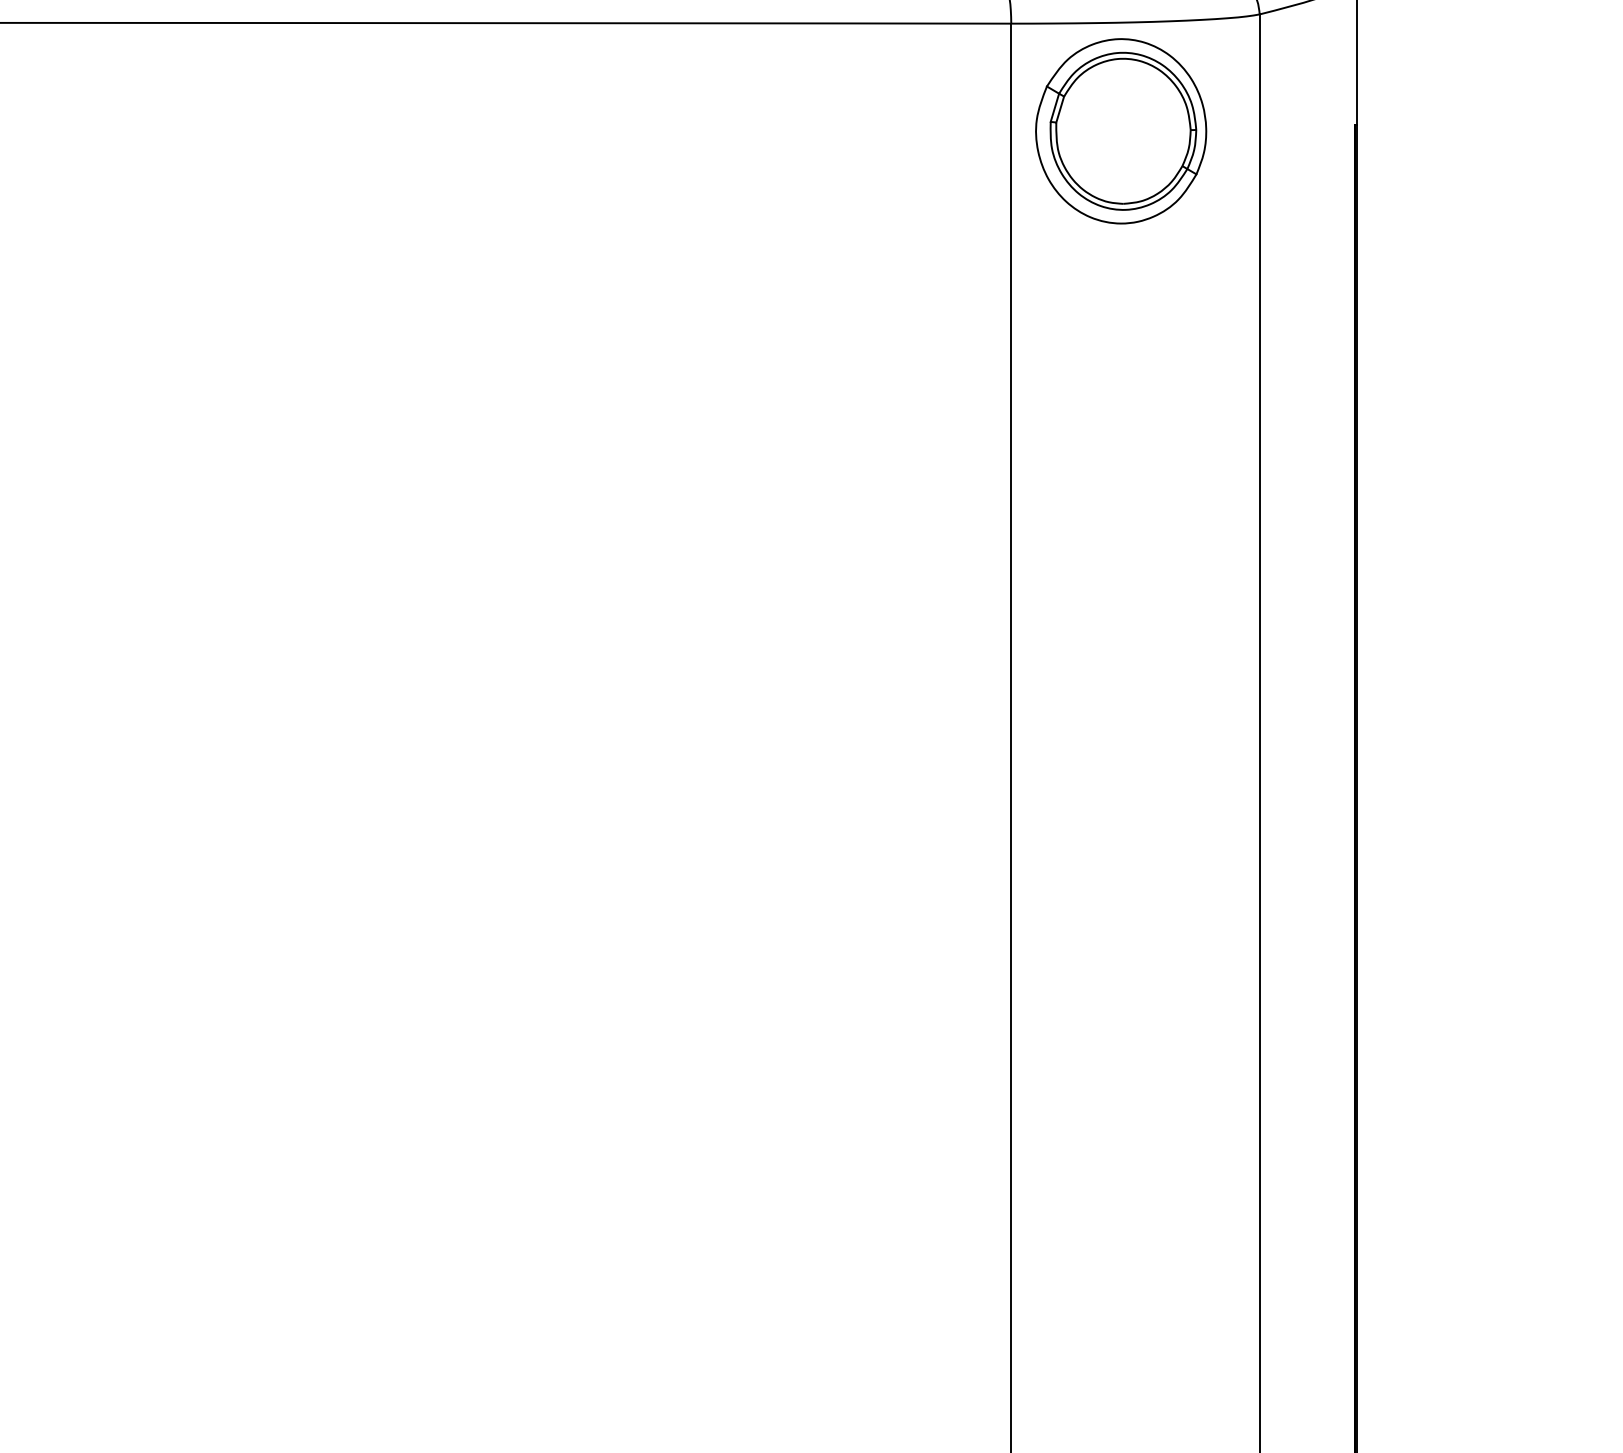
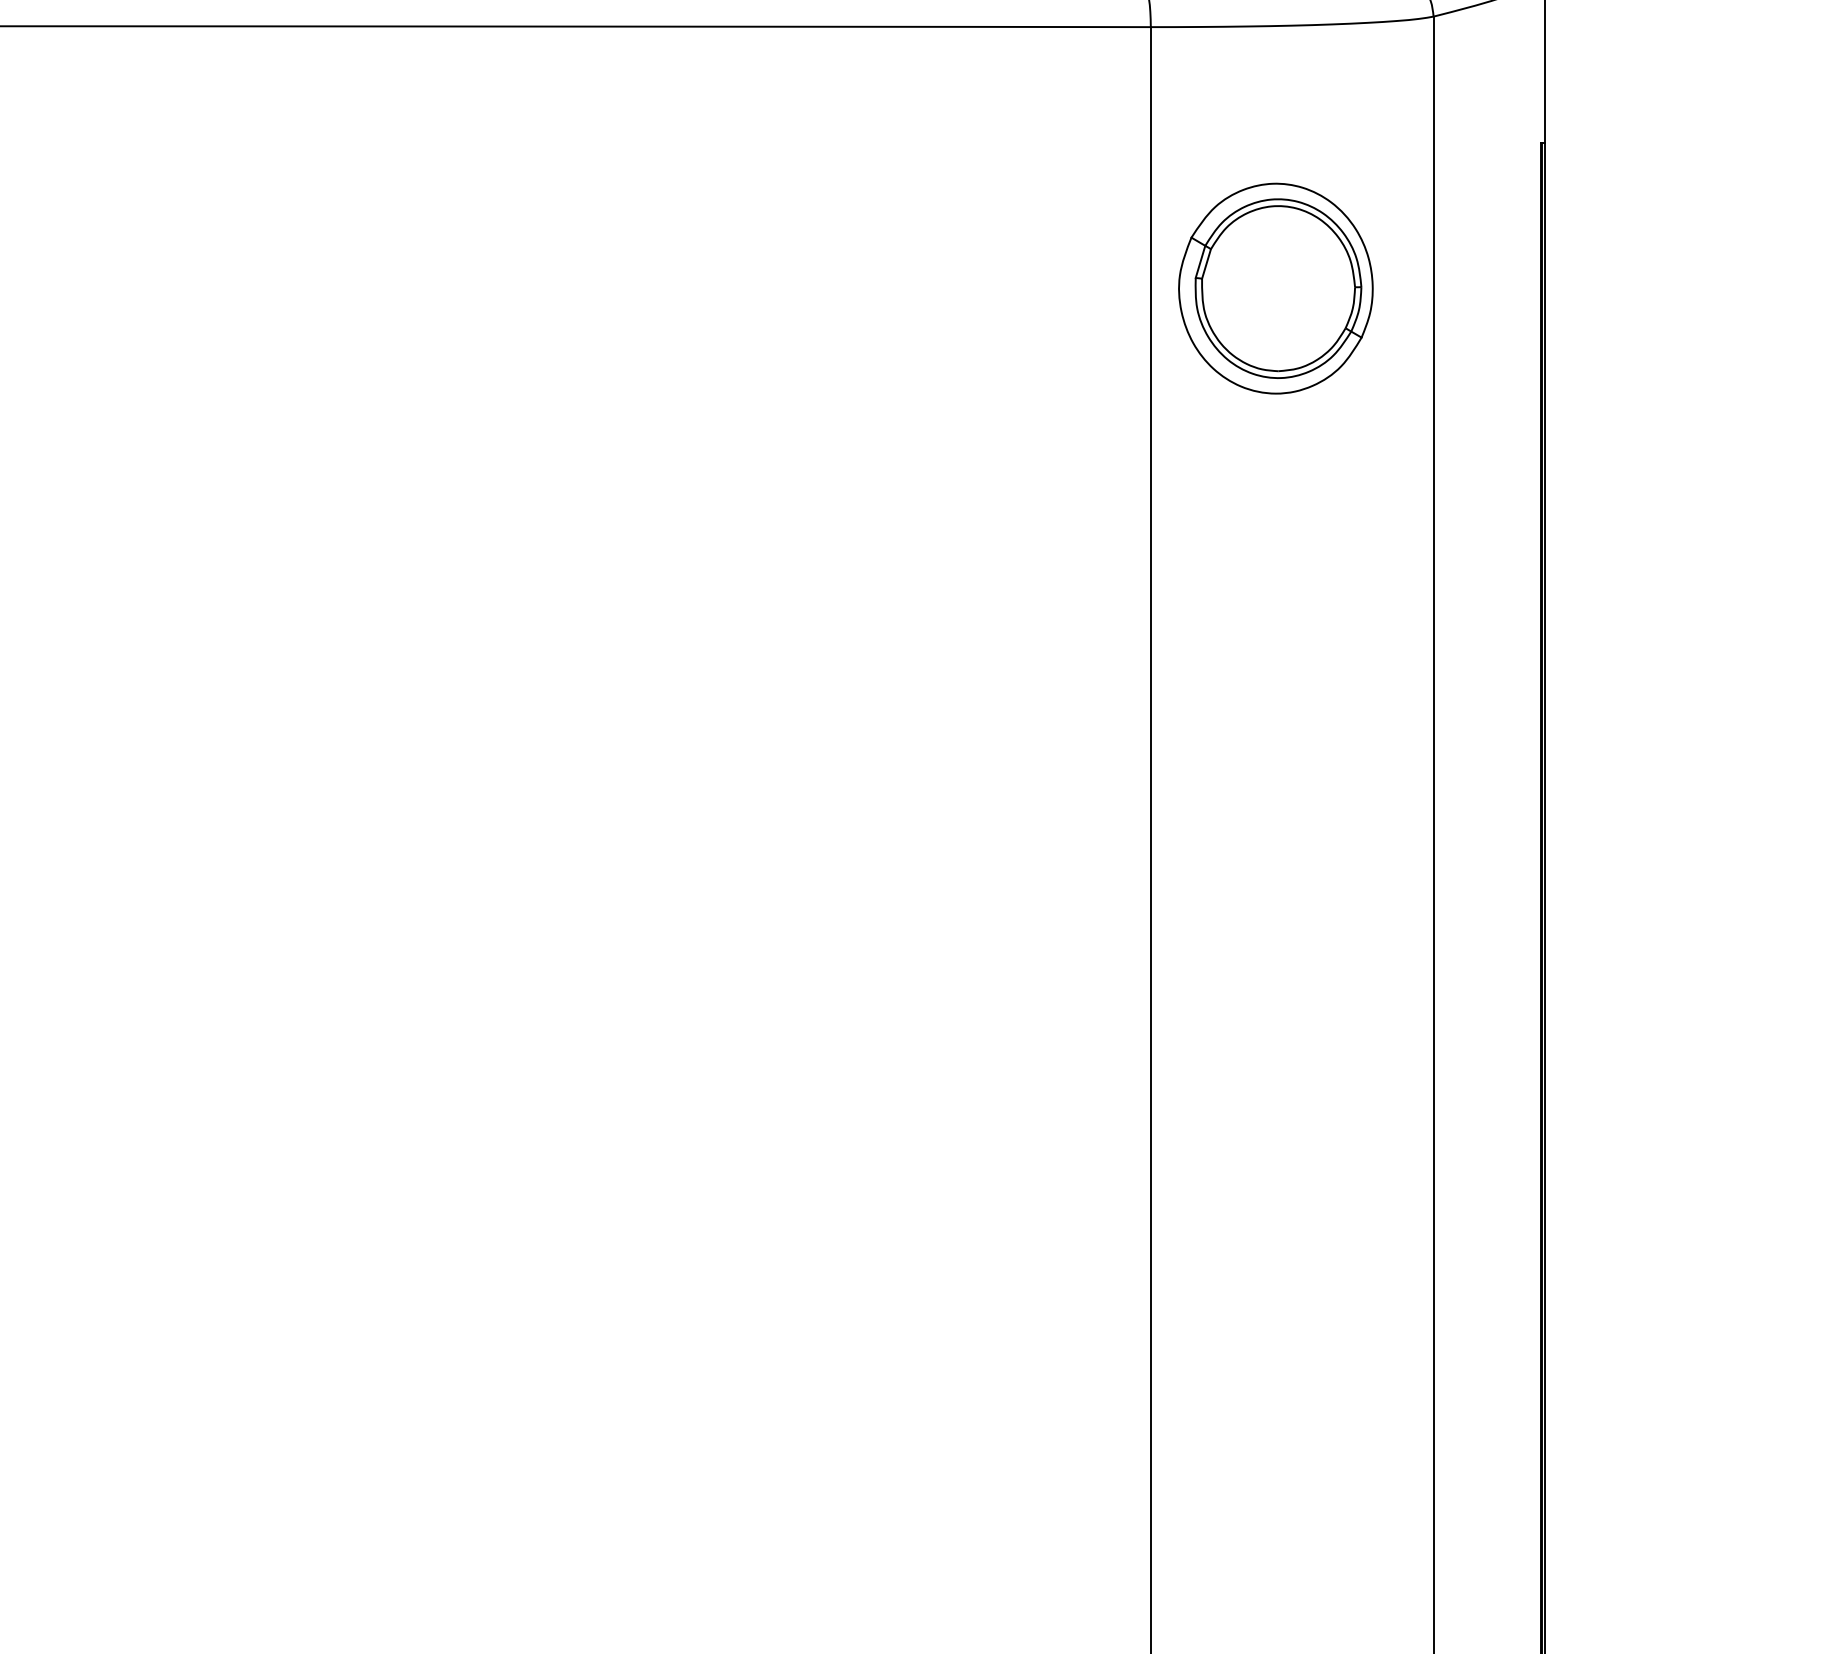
part: (1120, 131) -> (1275, 288), moved

